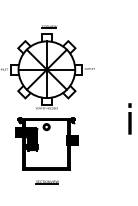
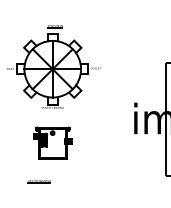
part: (46, 143) -> (52, 142), size x0.6
line: (46, 181) -> (38, 180), moved

